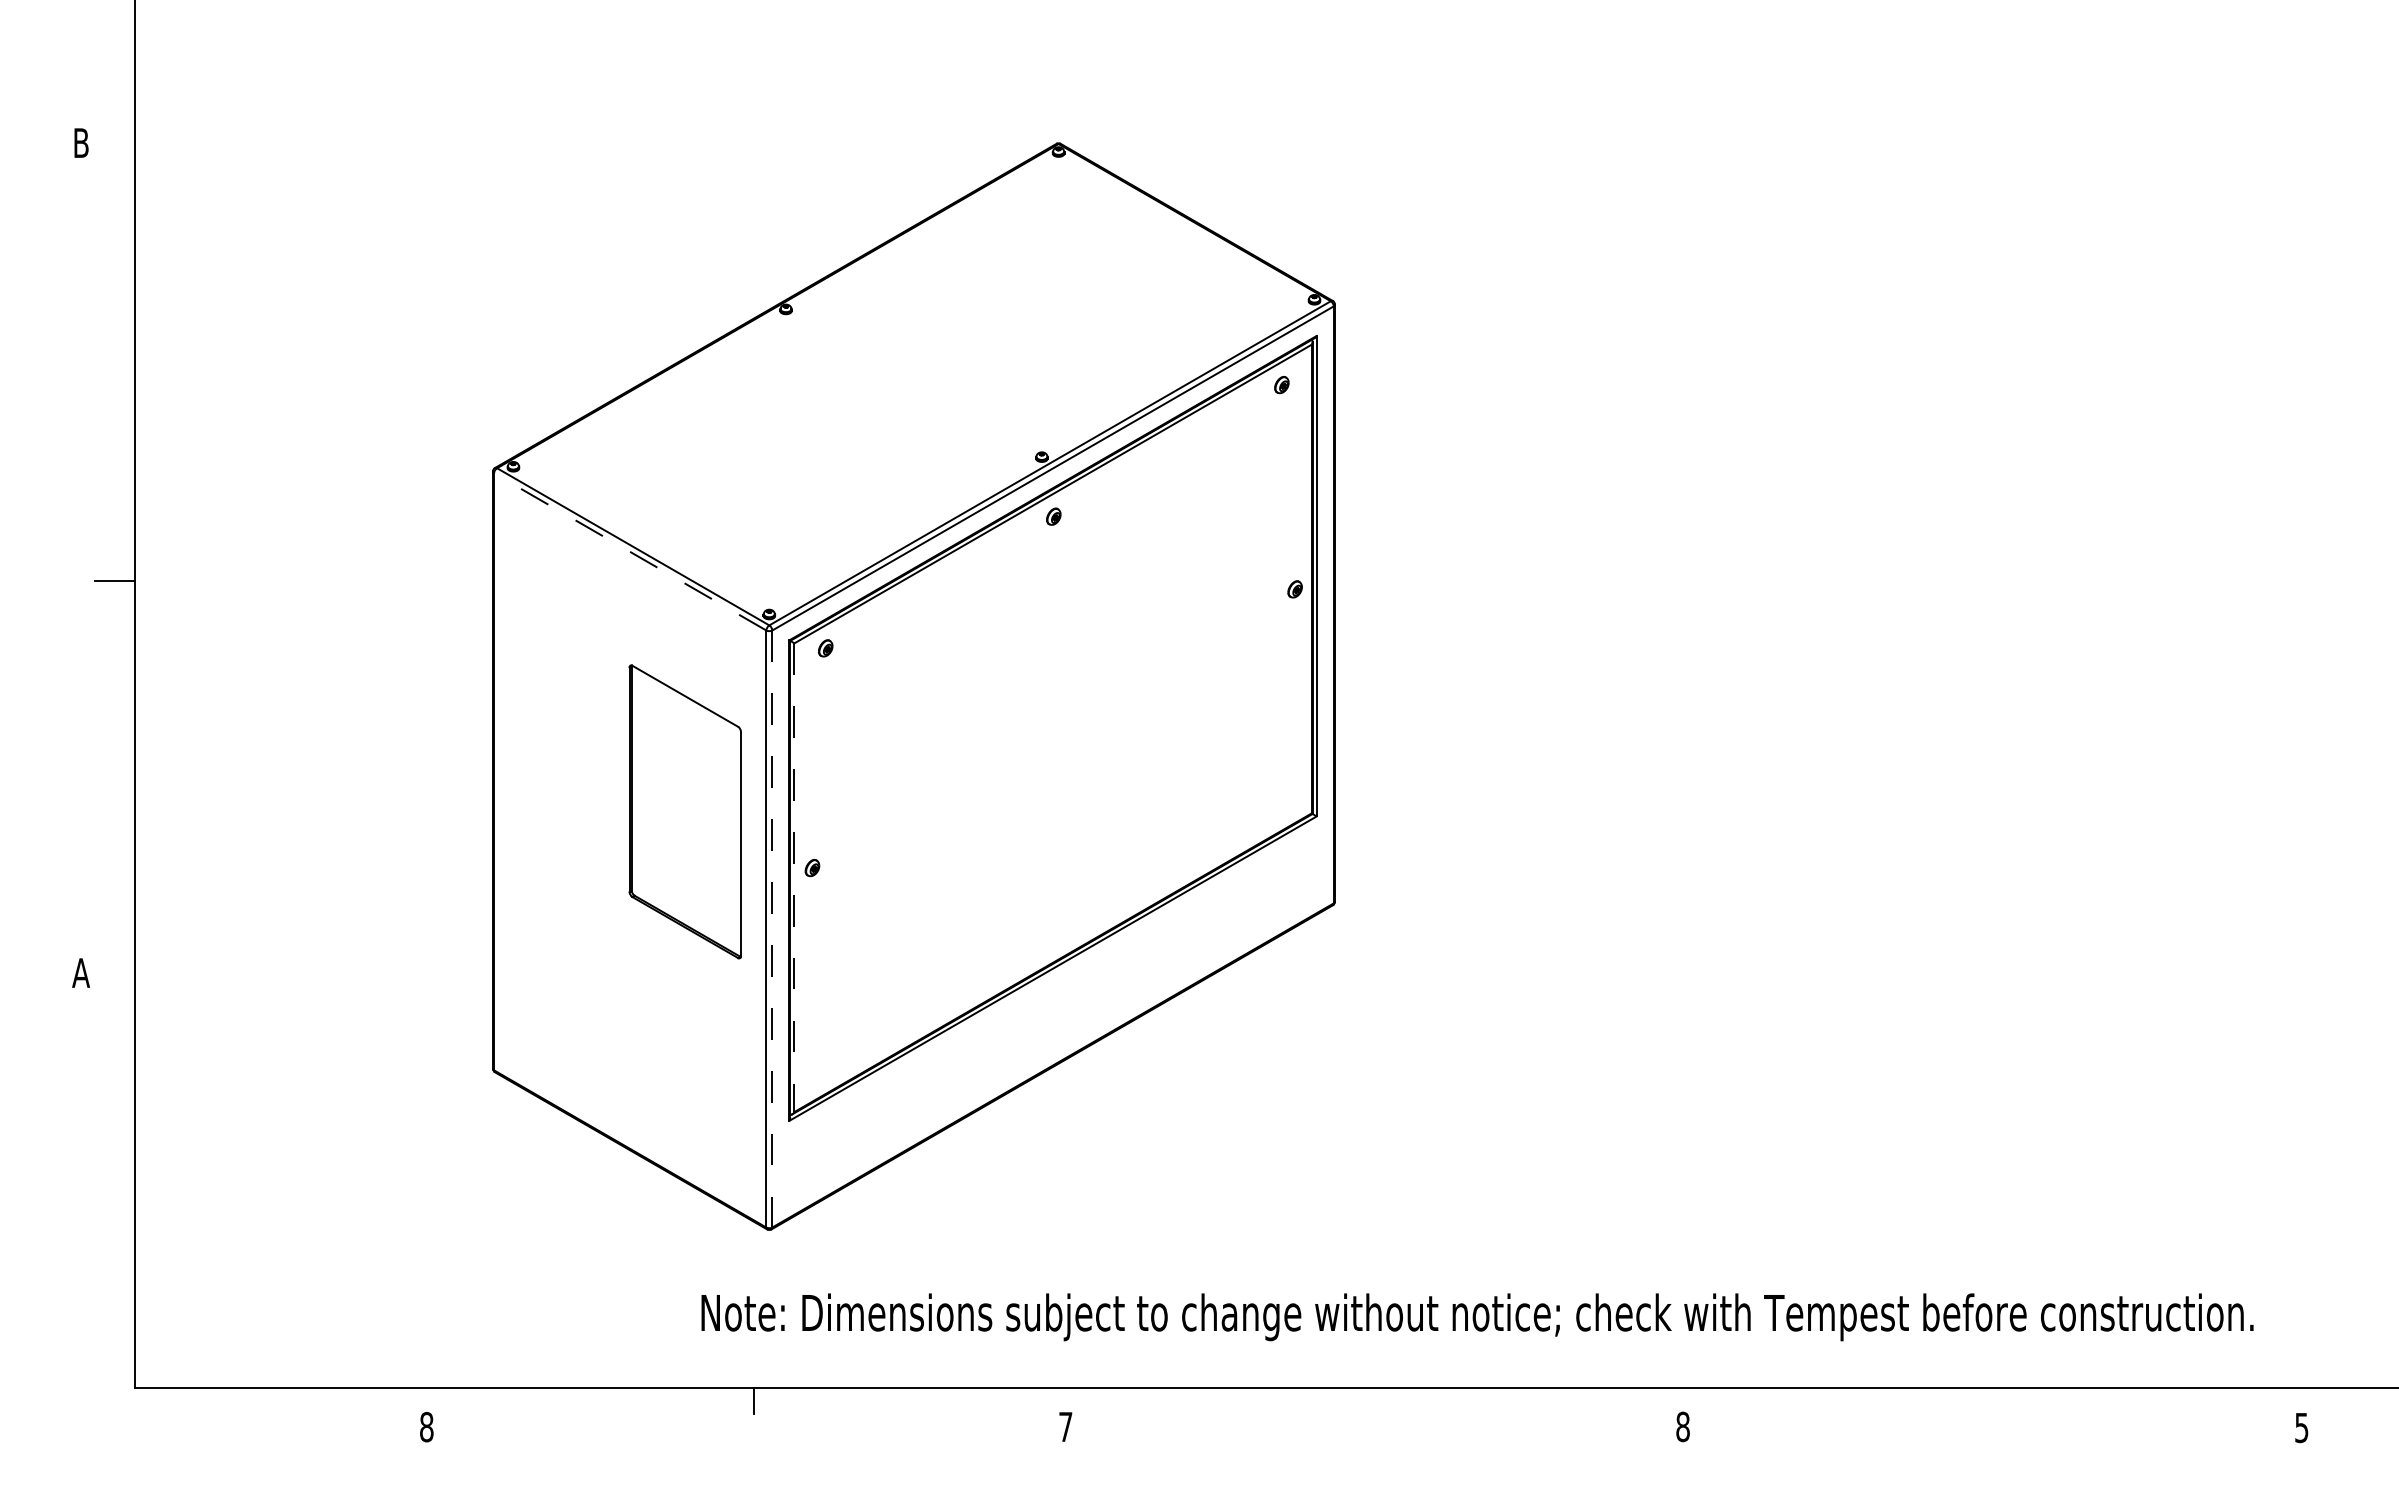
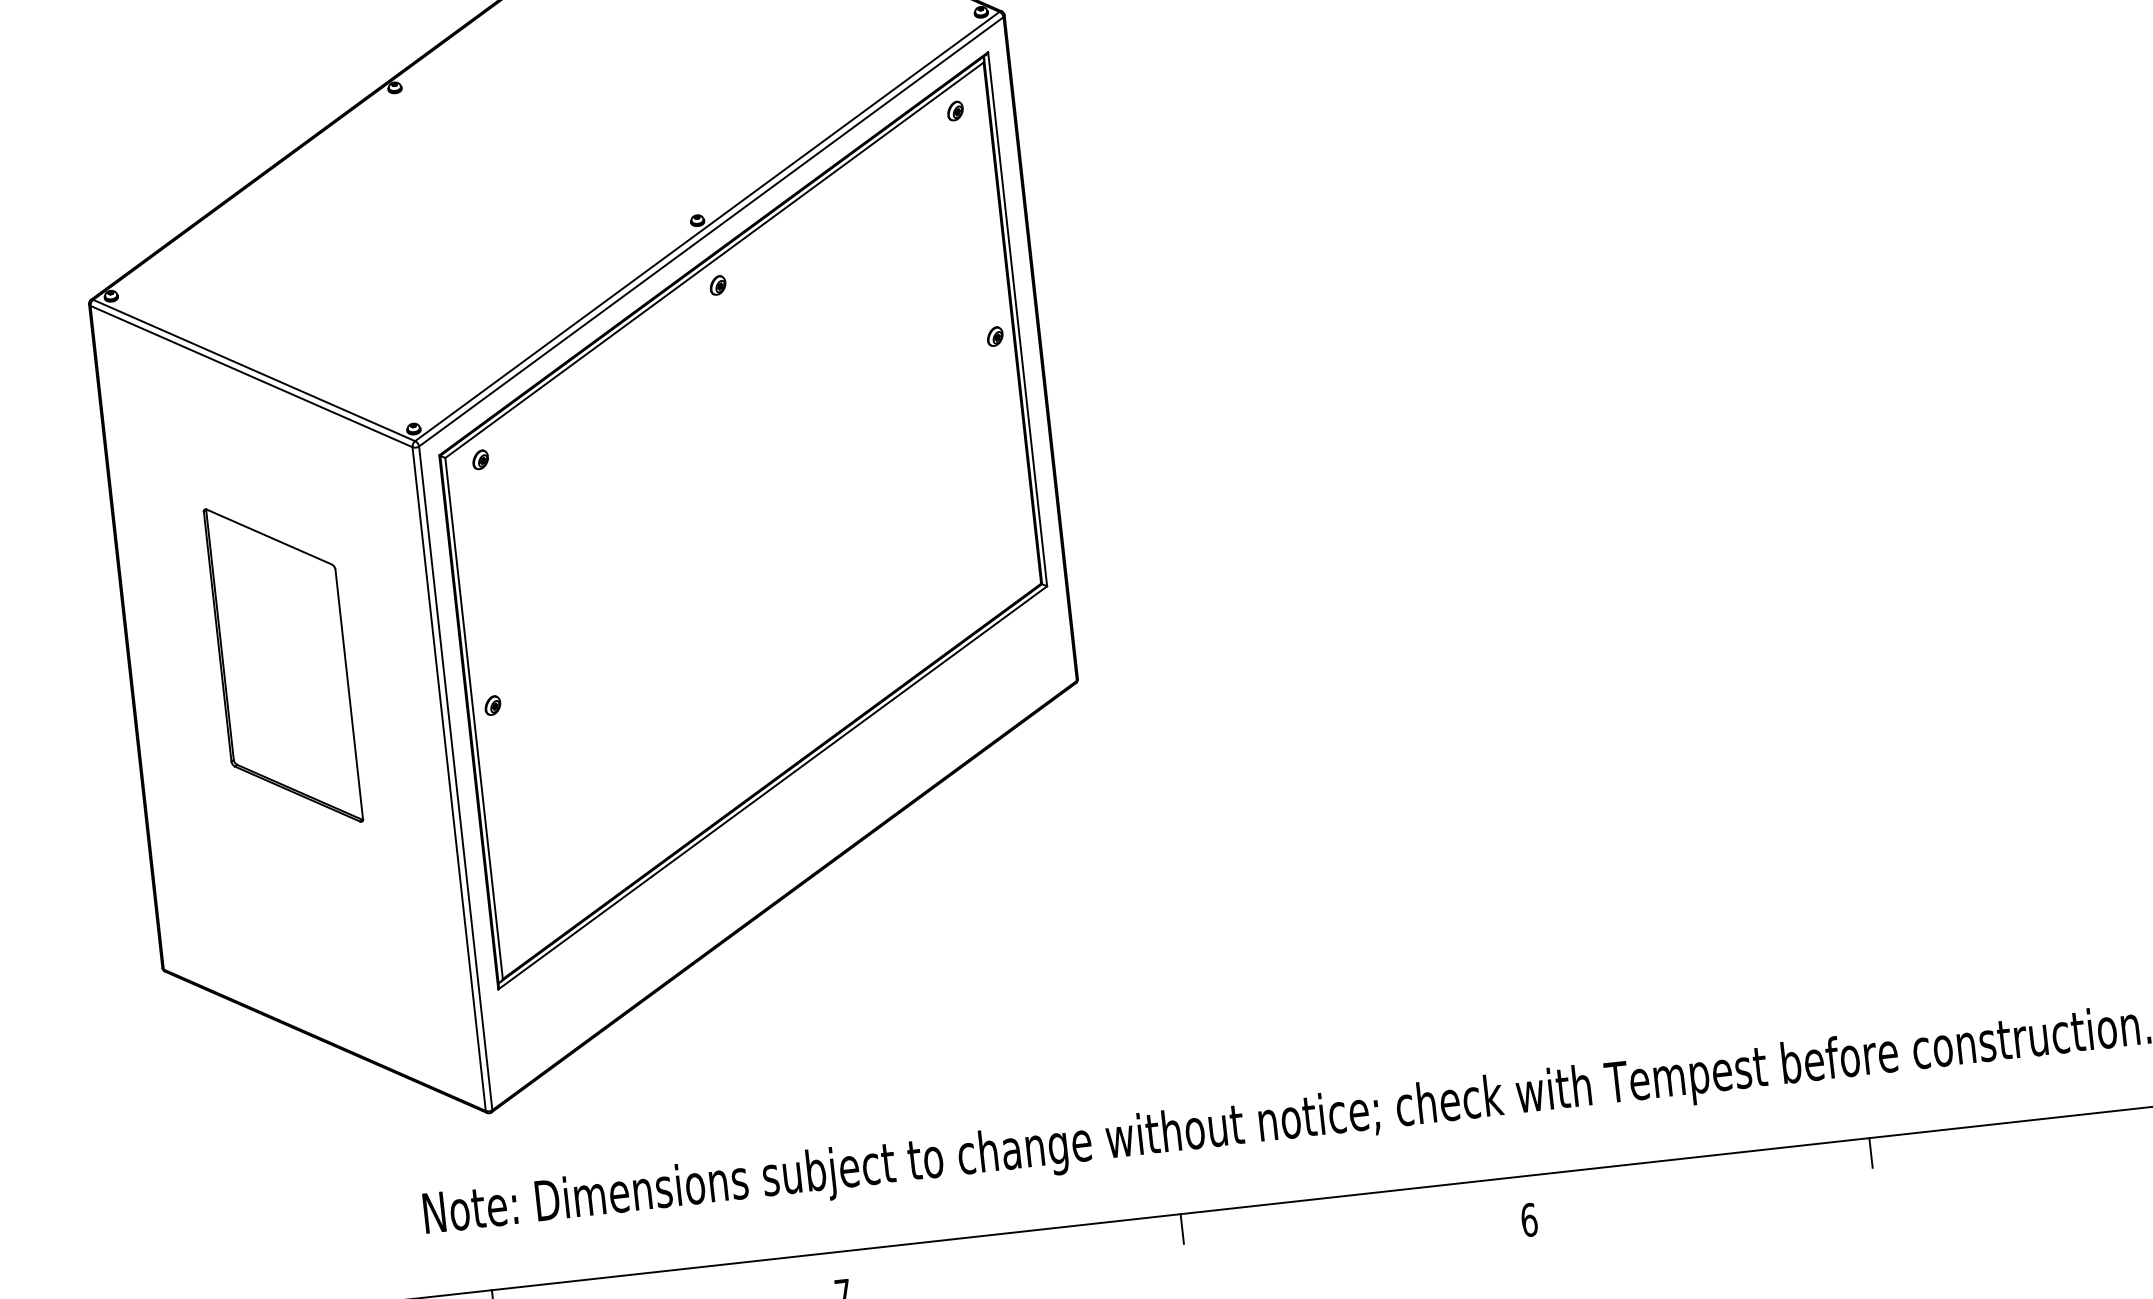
line: (629, 551) -> (250, 376), dashed -> solid
part: (684, 811) -> (282, 665), moved
line: (794, 878) -> (474, 719), dashed -> solid
line: (772, 929) -> (456, 778), dashed -> solid
line: (1373, 1400) -> (1181, 1228), added
line: (1993, 1400) -> (1871, 1152), added
text: (1682, 1426) -> (1528, 1219), 8 -> 6

